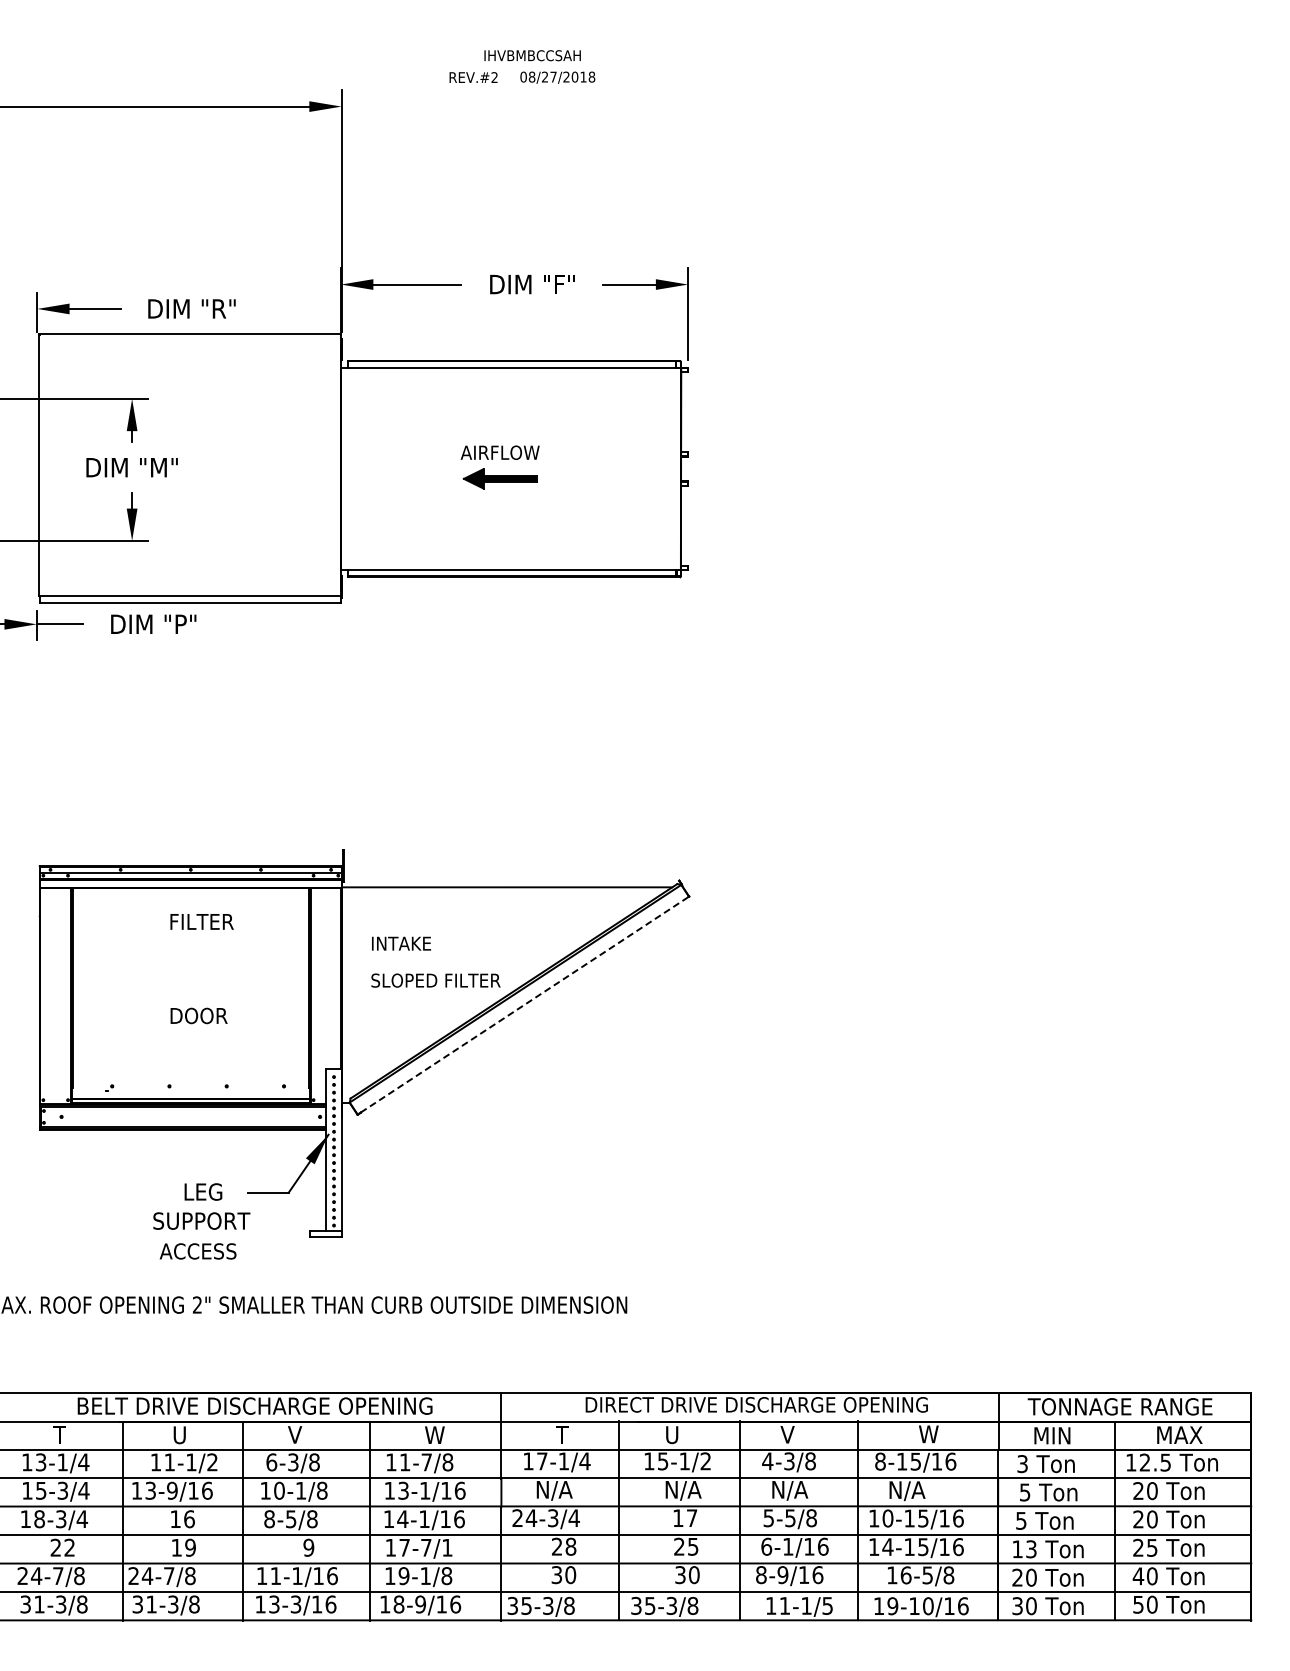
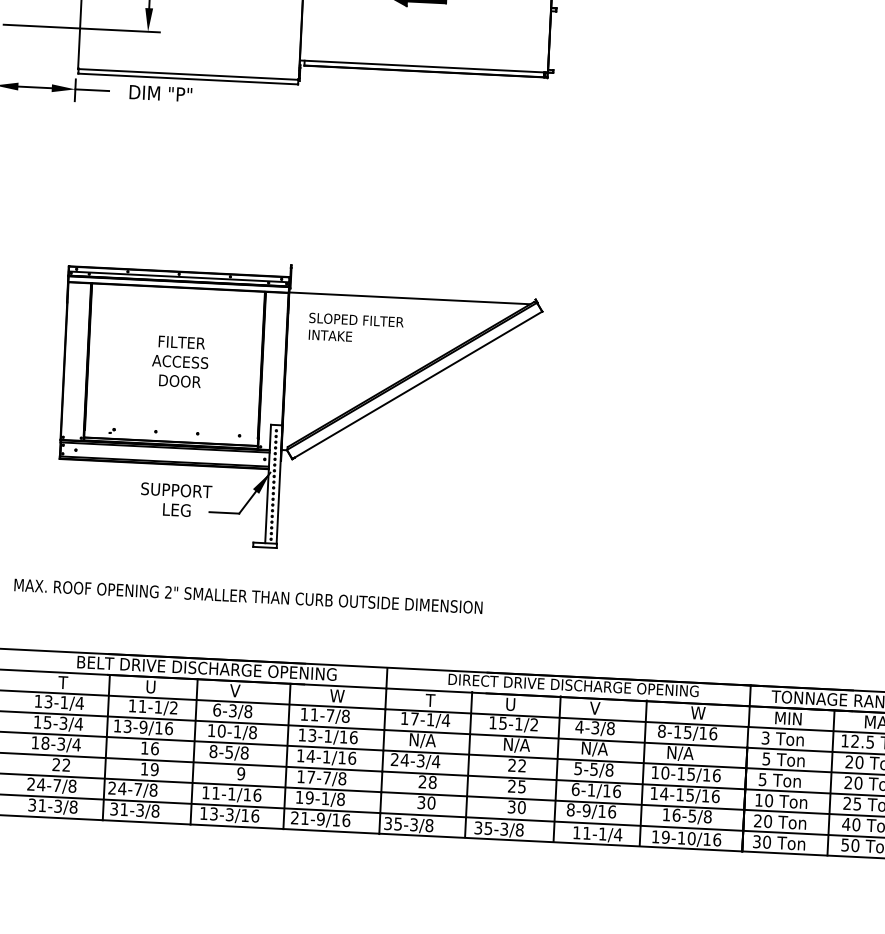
text: (201, 921) -> (181, 342), moved
text: (435, 980) -> (356, 320), moved
line: (525, 1004) -> (418, 384), dashed -> solid
text: (201, 1220) -> (176, 489), moved
text: (197, 1251) -> (179, 361), moved
text: (685, 1517) -> (517, 765), 17 -> 22
text: (447, 1547) -> (342, 778), 17-7/1 -> 17-7/8
text: (1031, 1549) -> (769, 800), 13 -> 10
text: (392, 1604) -> (300, 818), 18-9/16 -> 21-9/16
text: (827, 1605) -> (618, 834), 11-1/5 -> 11-1/4

